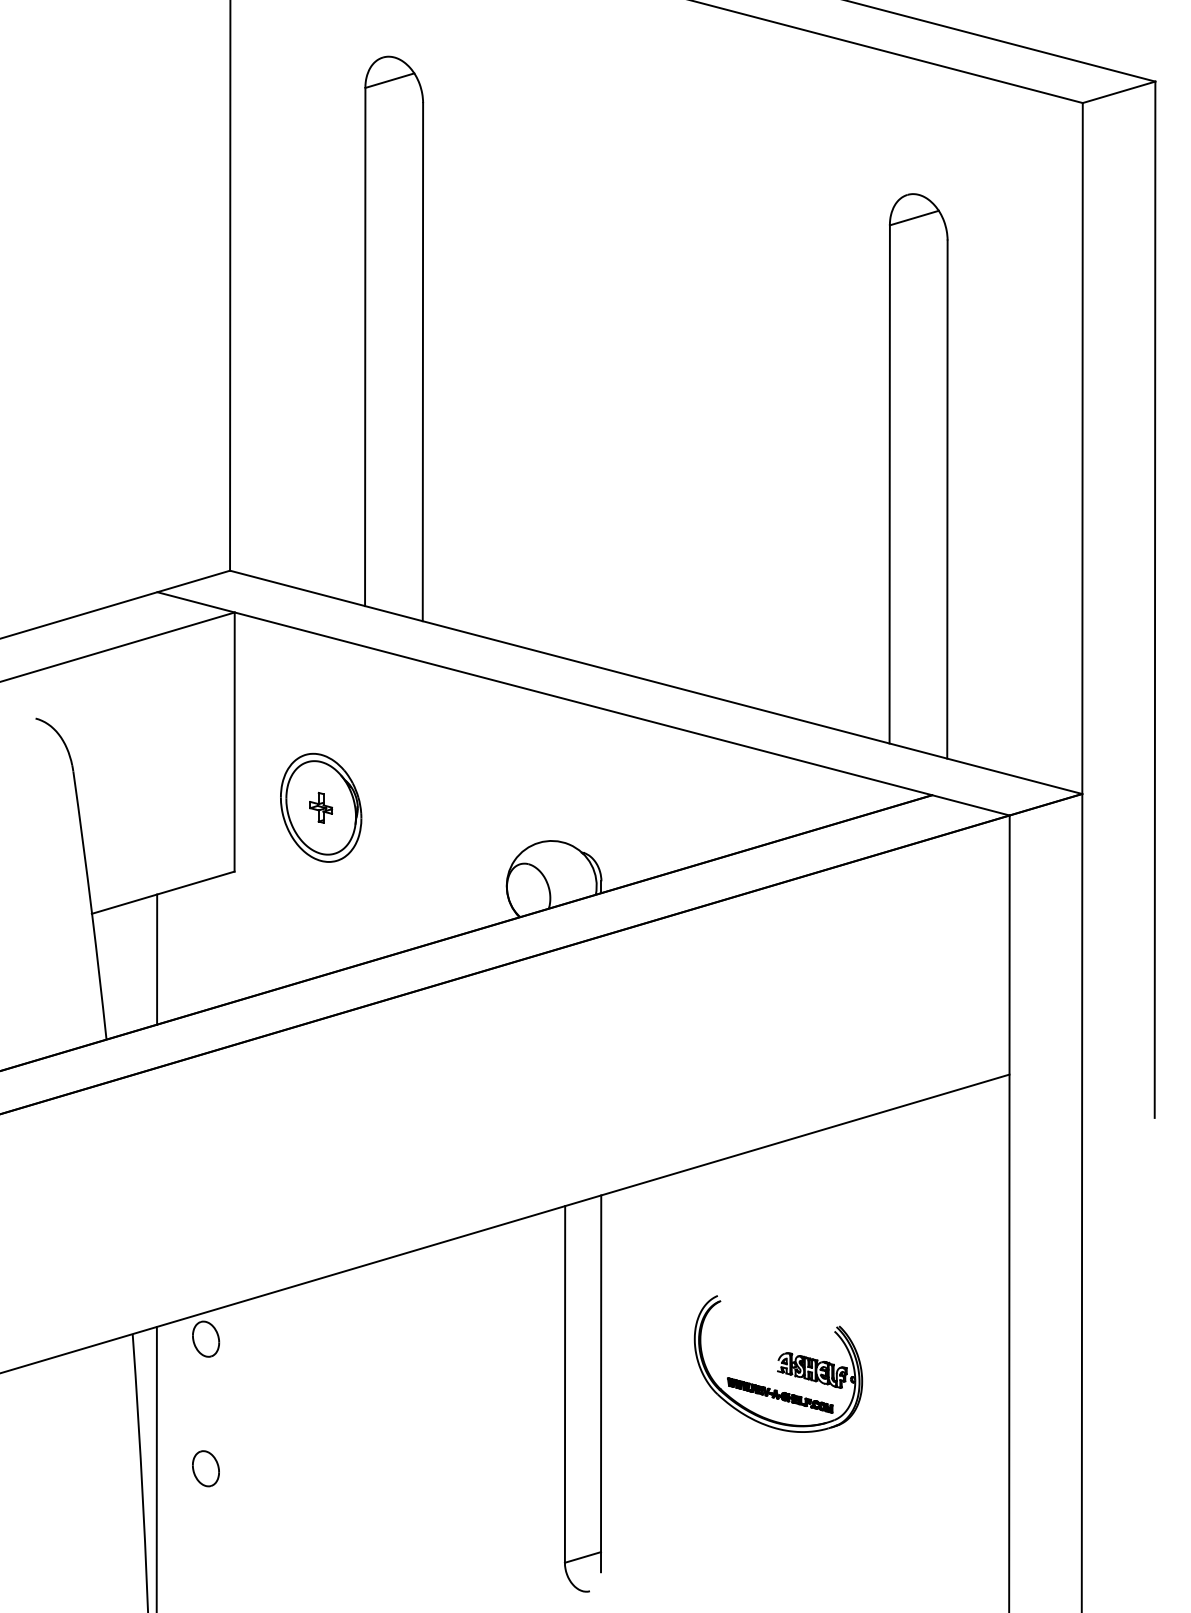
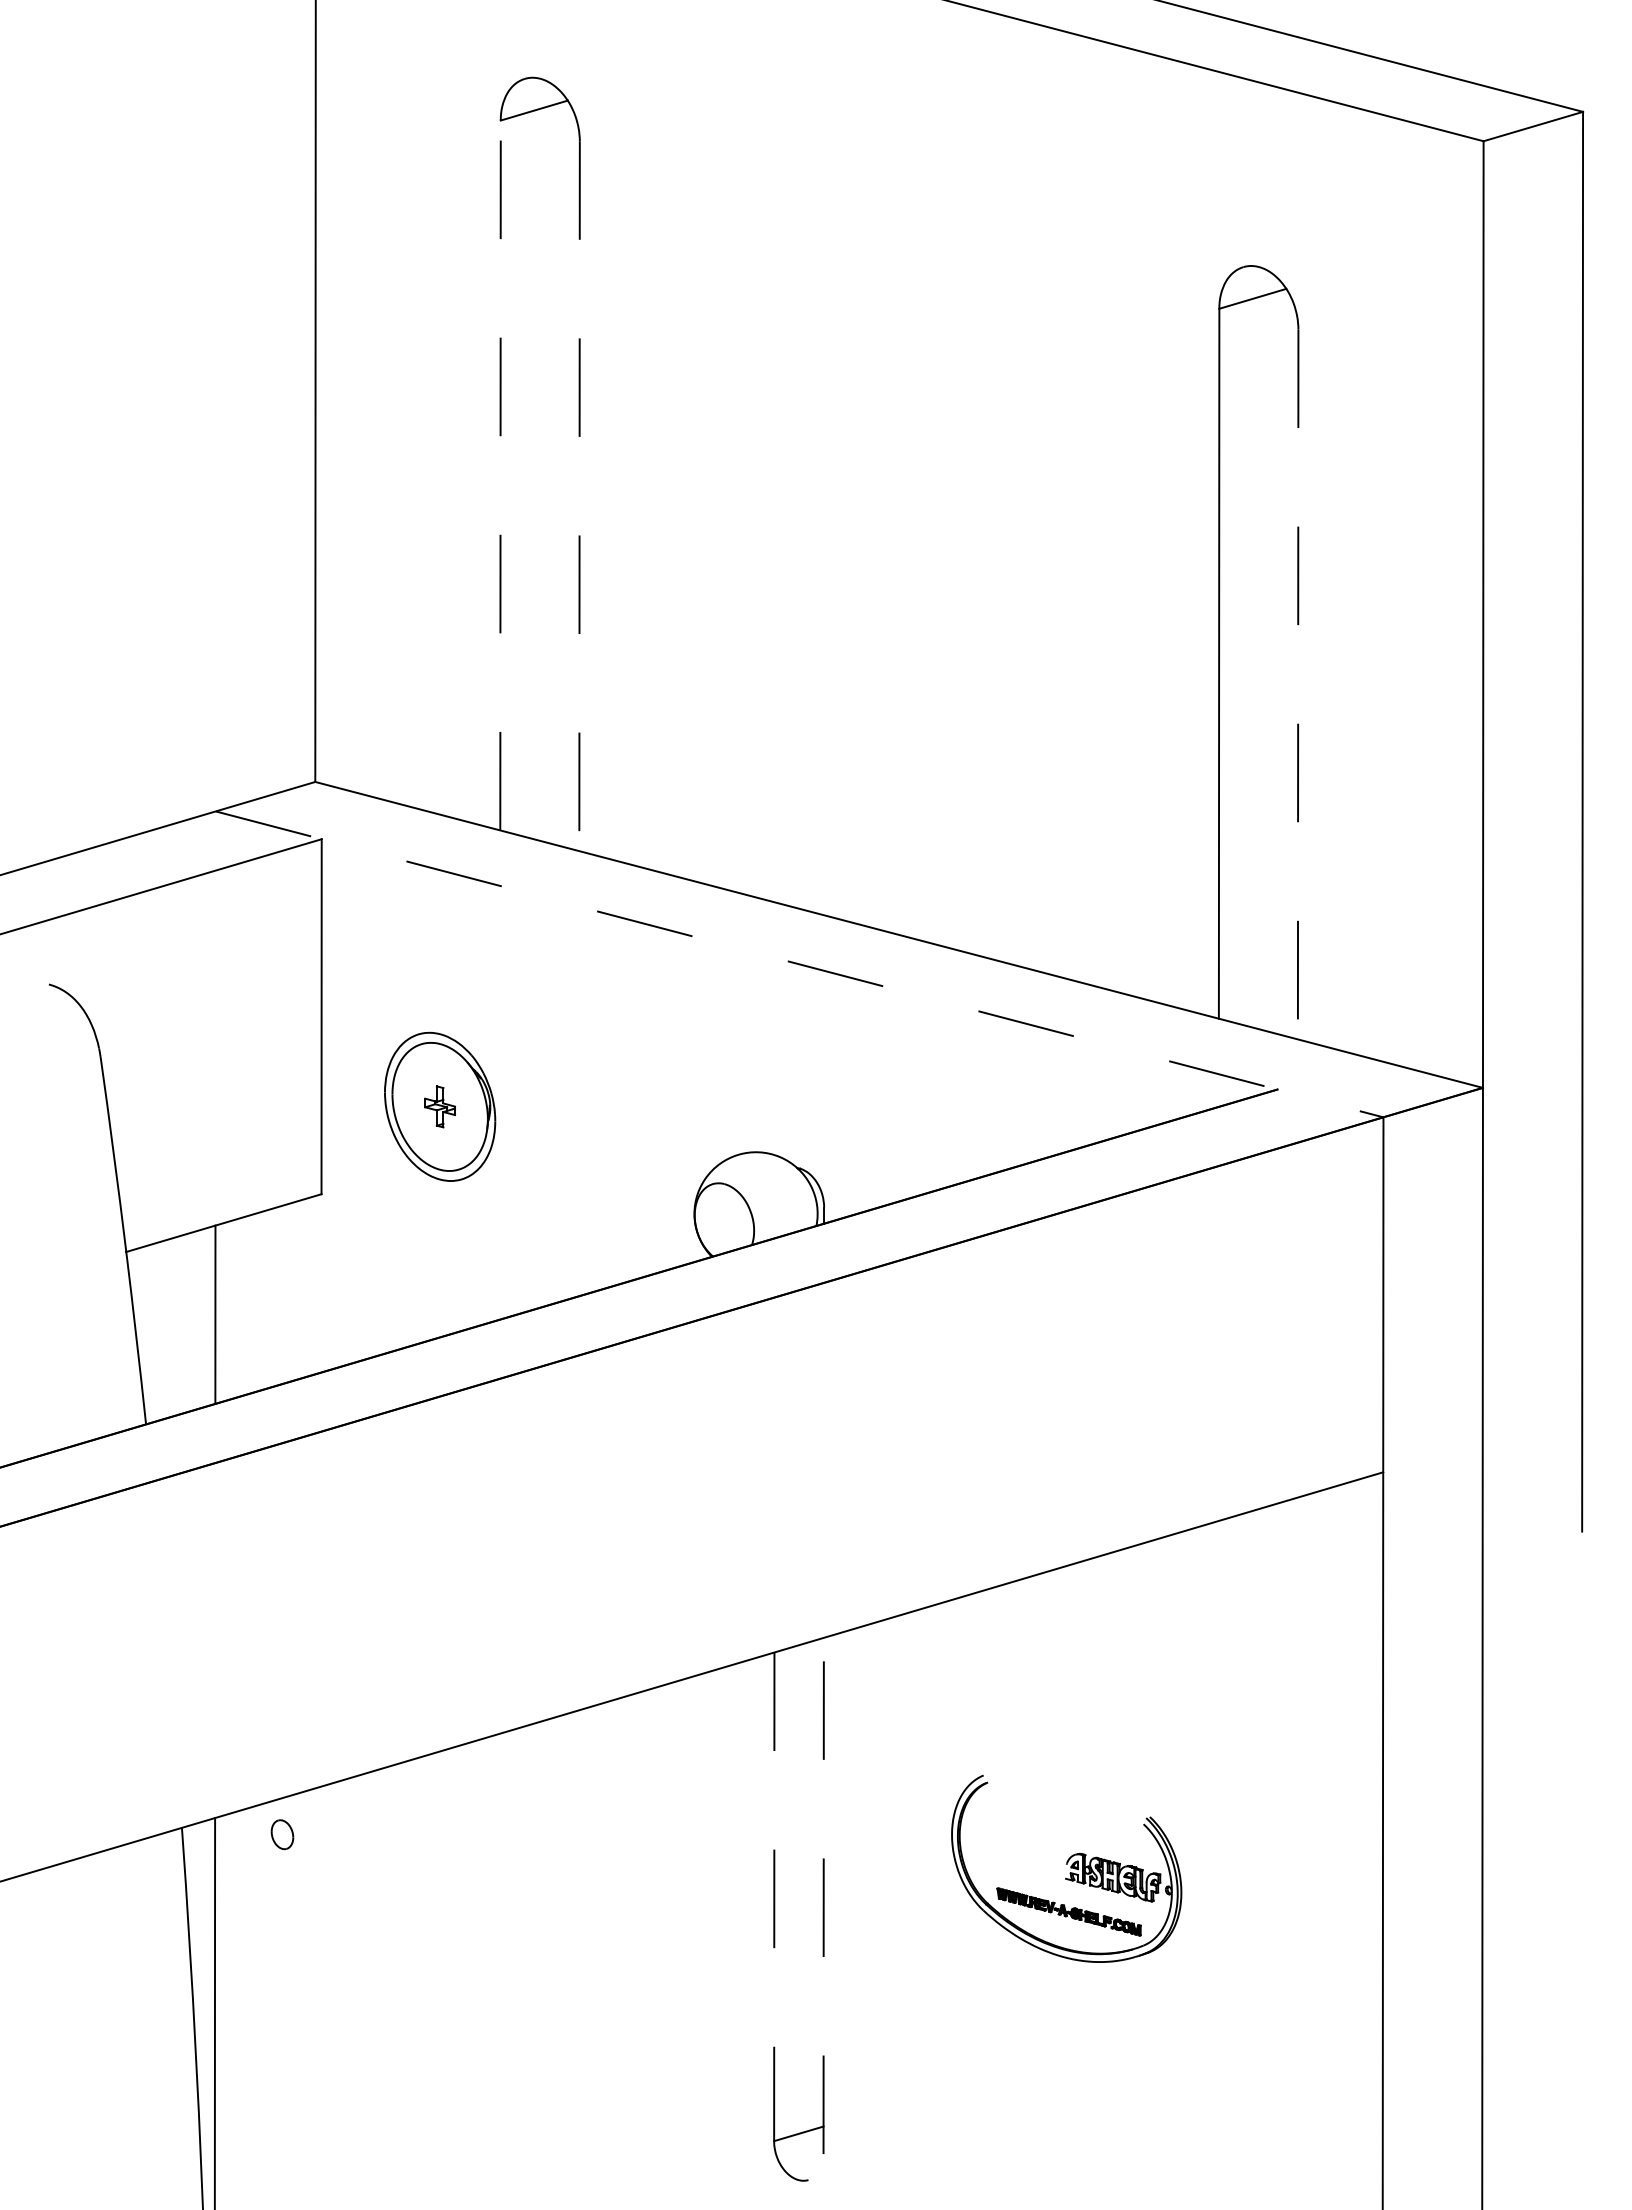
line: (365, 347) -> (500, 475), solid -> dashed
line: (422, 362) -> (579, 496), solid -> dashed
line: (947, 499) -> (1298, 684), solid -> dashed
line: (583, 703) -> (799, 964), solid -> dashed
part: (206, 1338) -> (282, 1834), size x0.6
line: (600, 1383) -> (823, 1895), solid -> dashed
line: (565, 1384) -> (774, 1897), solid -> dashed
part: (206, 1468) -> (282, 2012), removed

